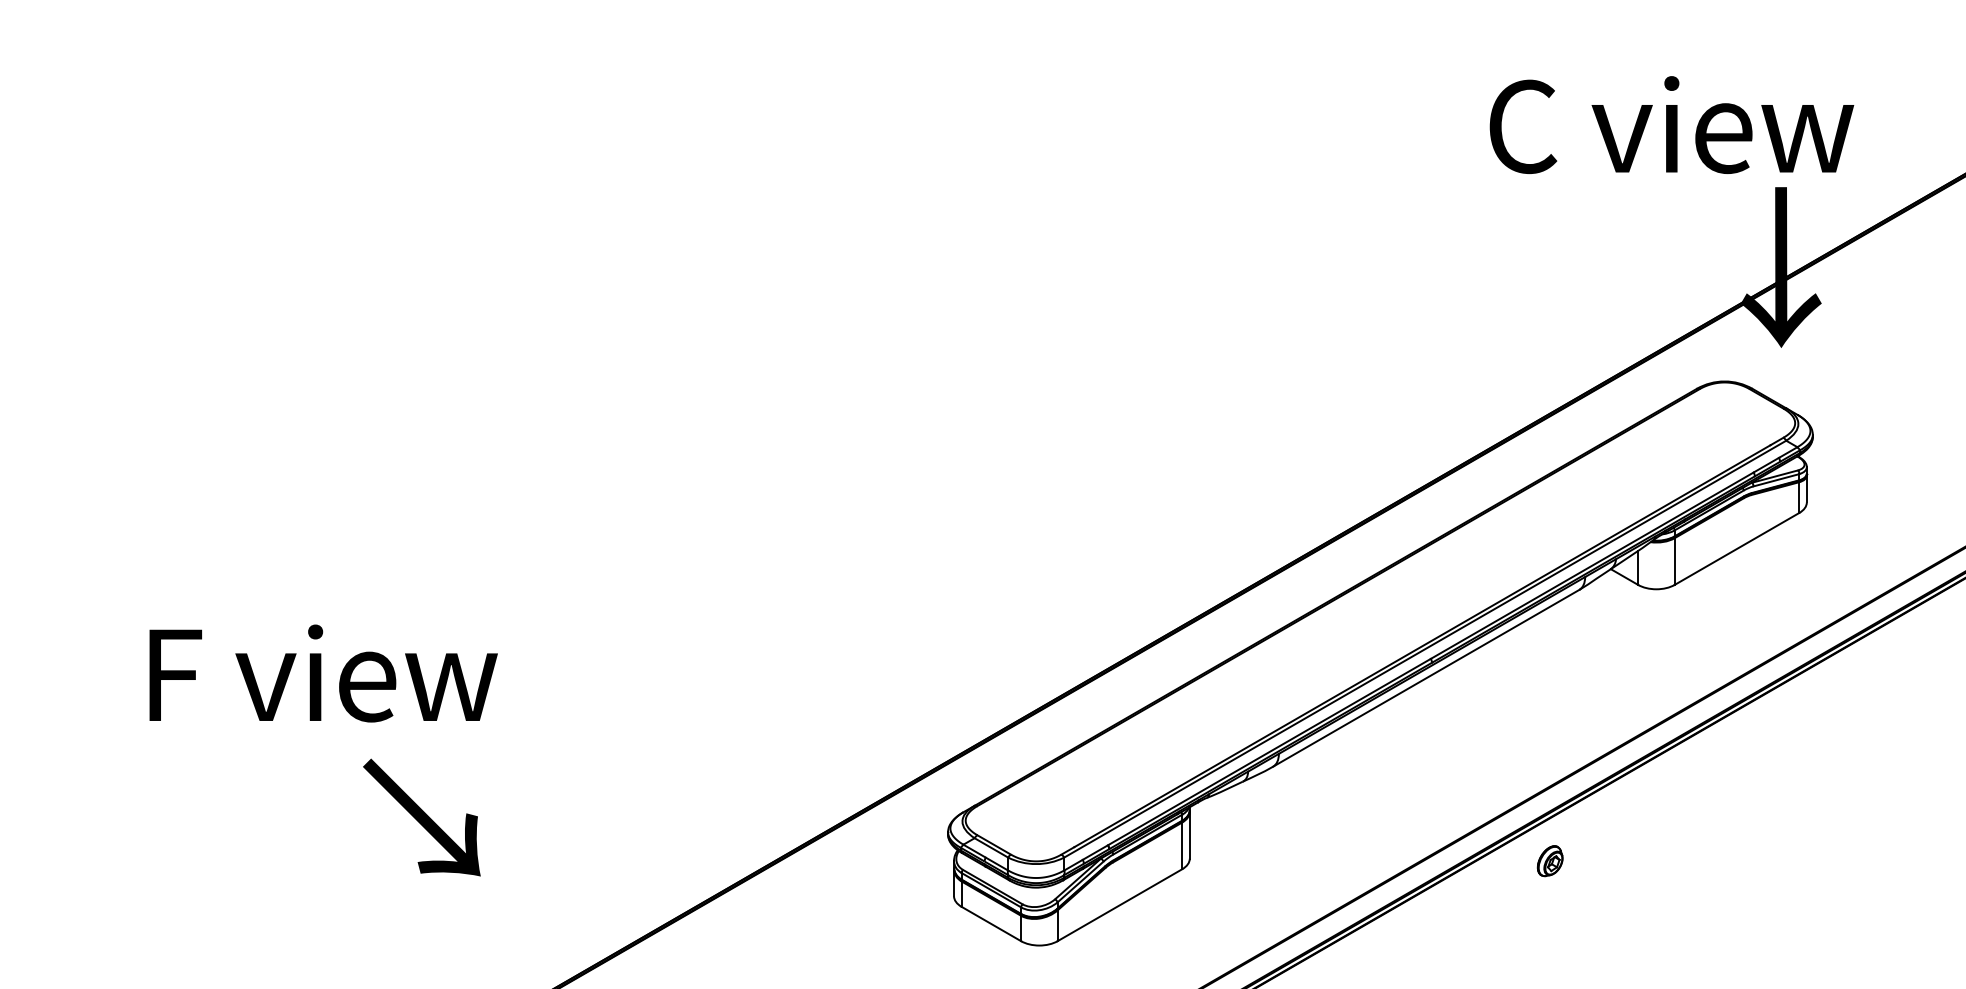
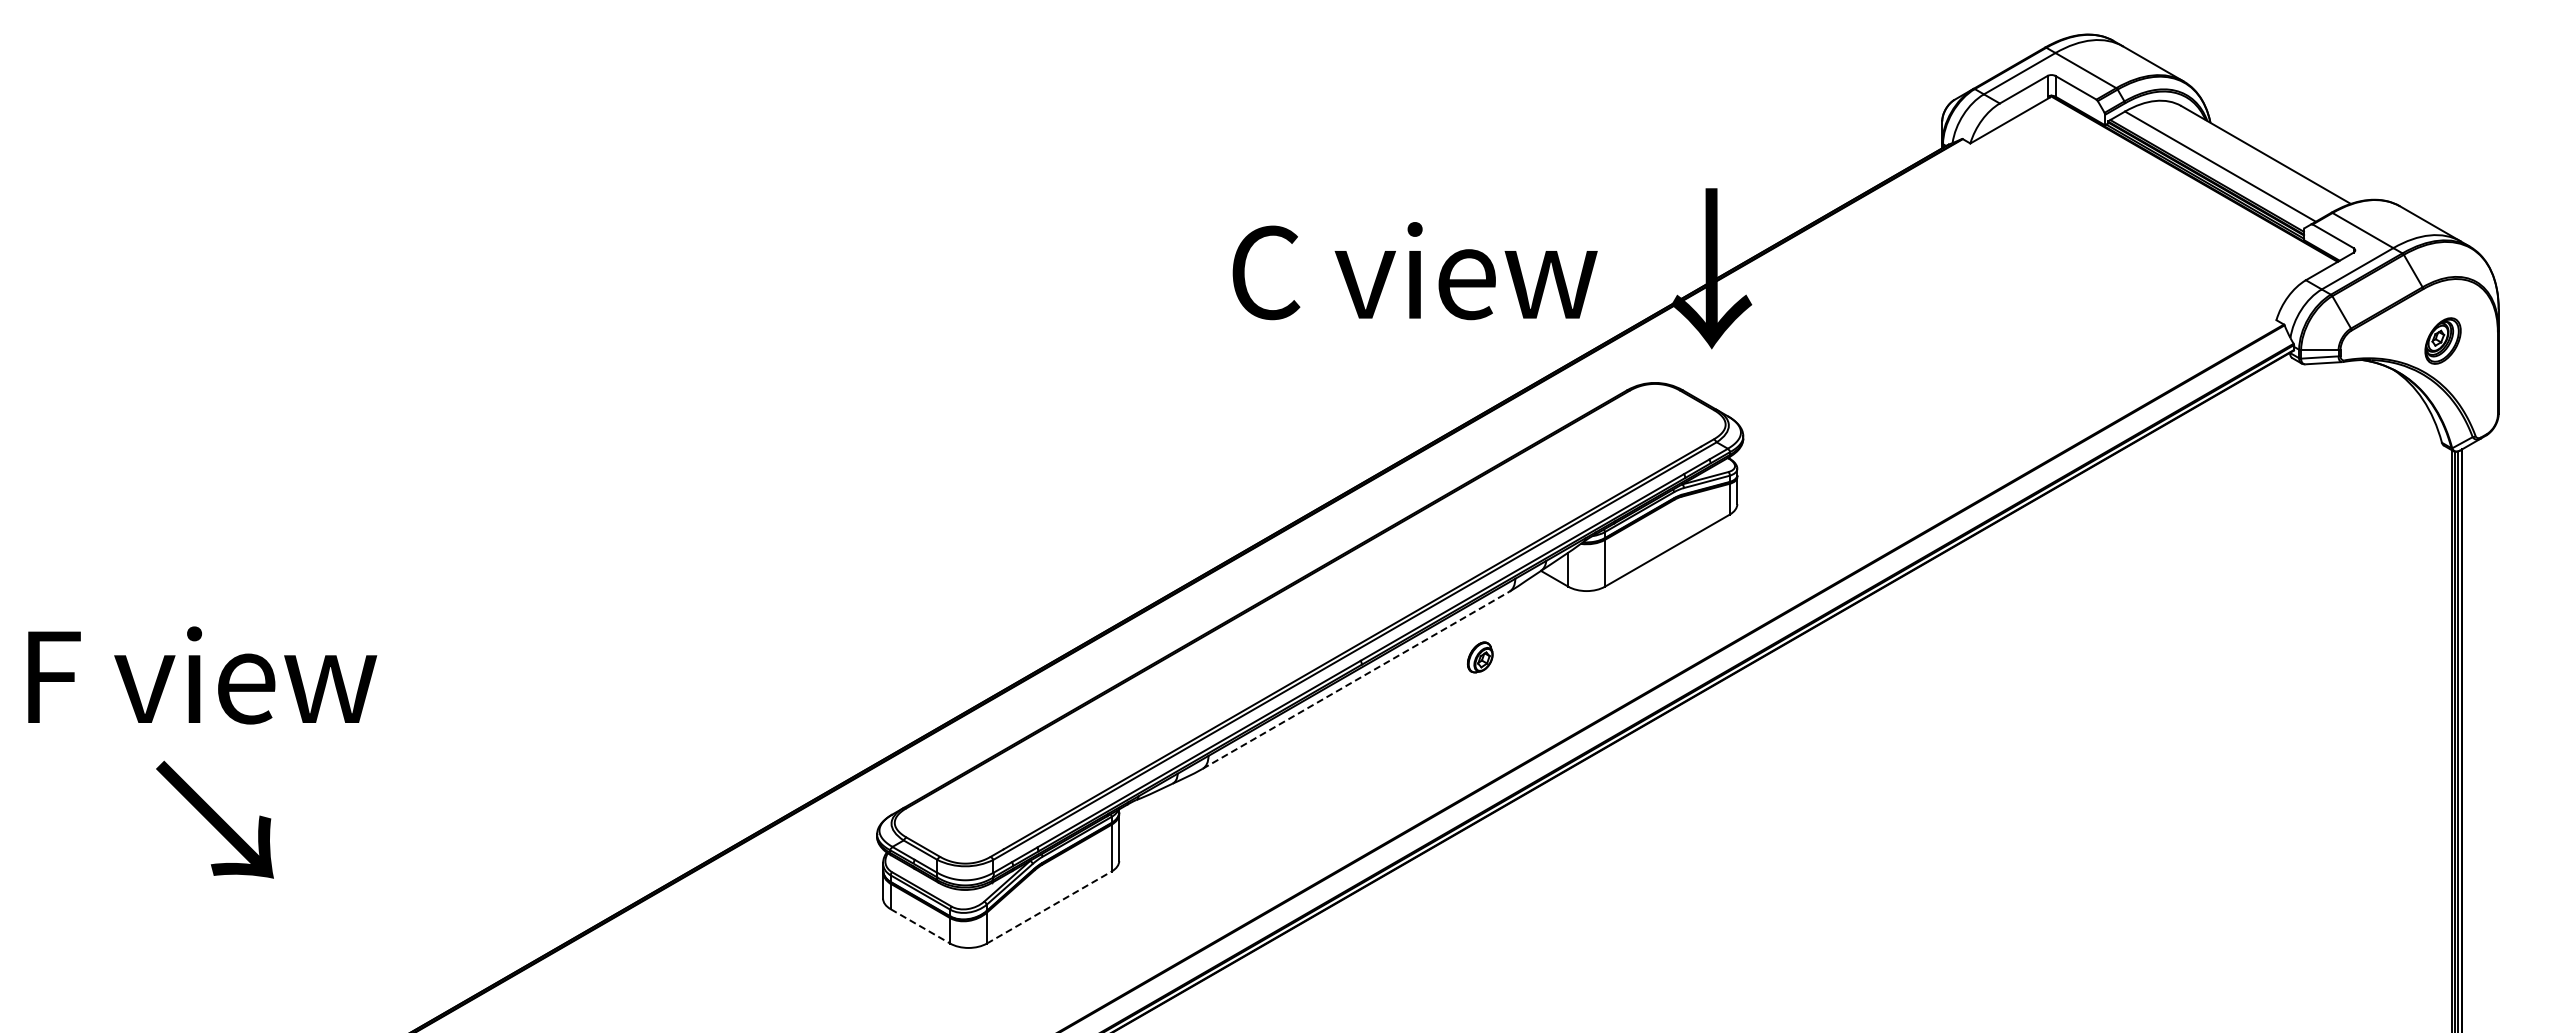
text: (1671, 125) -> (1414, 271), moved
text: (323, 673) -> (202, 675), moved
line: (1426, 678) -> (1356, 680), solid -> dashed
text: (421, 817) -> (214, 819), moved
part: (1550, 861) -> (1480, 657), moved
line: (1120, 905) -> (1049, 907), solid -> dashed
line: (991, 924) -> (920, 926), solid -> dashed

